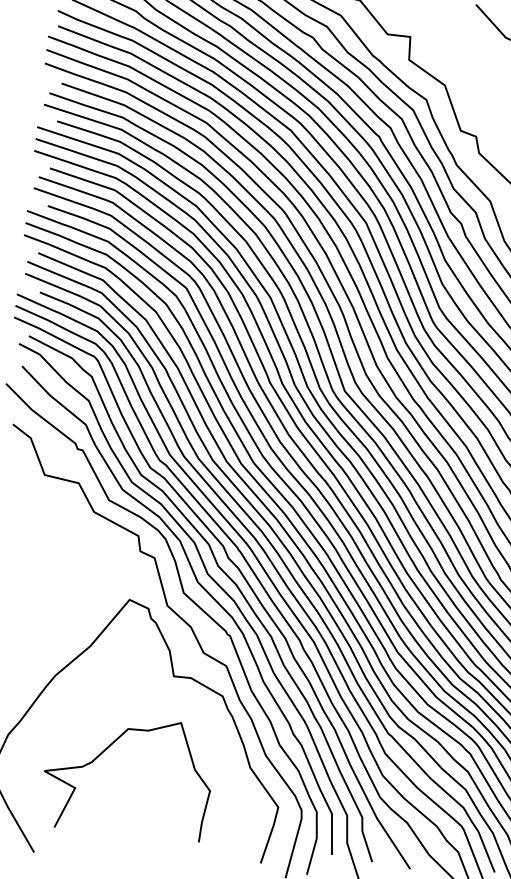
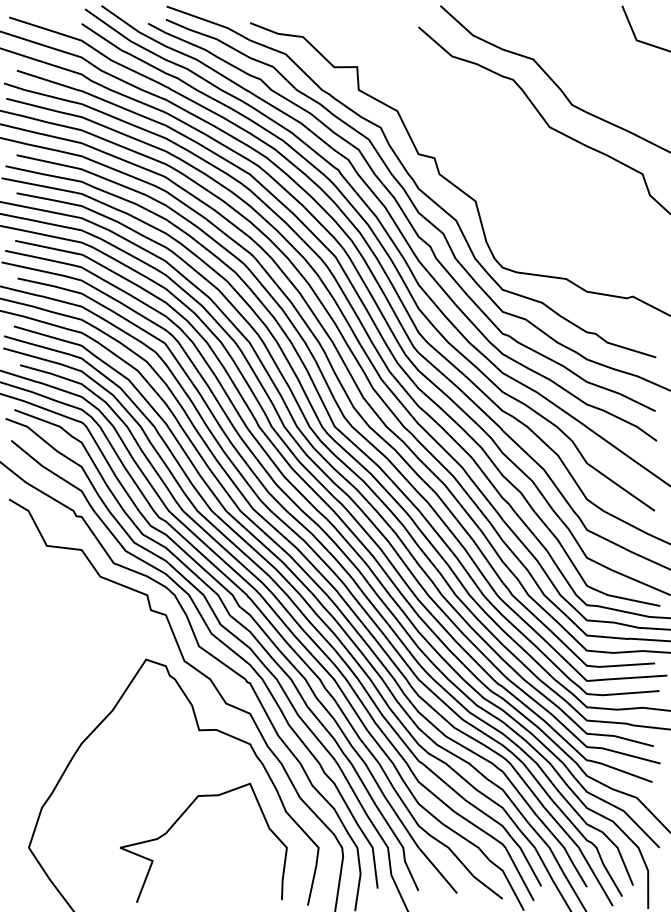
curve: (107, 749) -> (180, 818), moved

